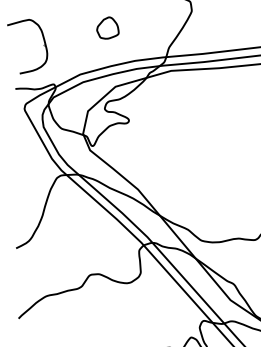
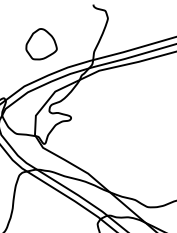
part: (107, 27) -> (40, 43), size x1.67

